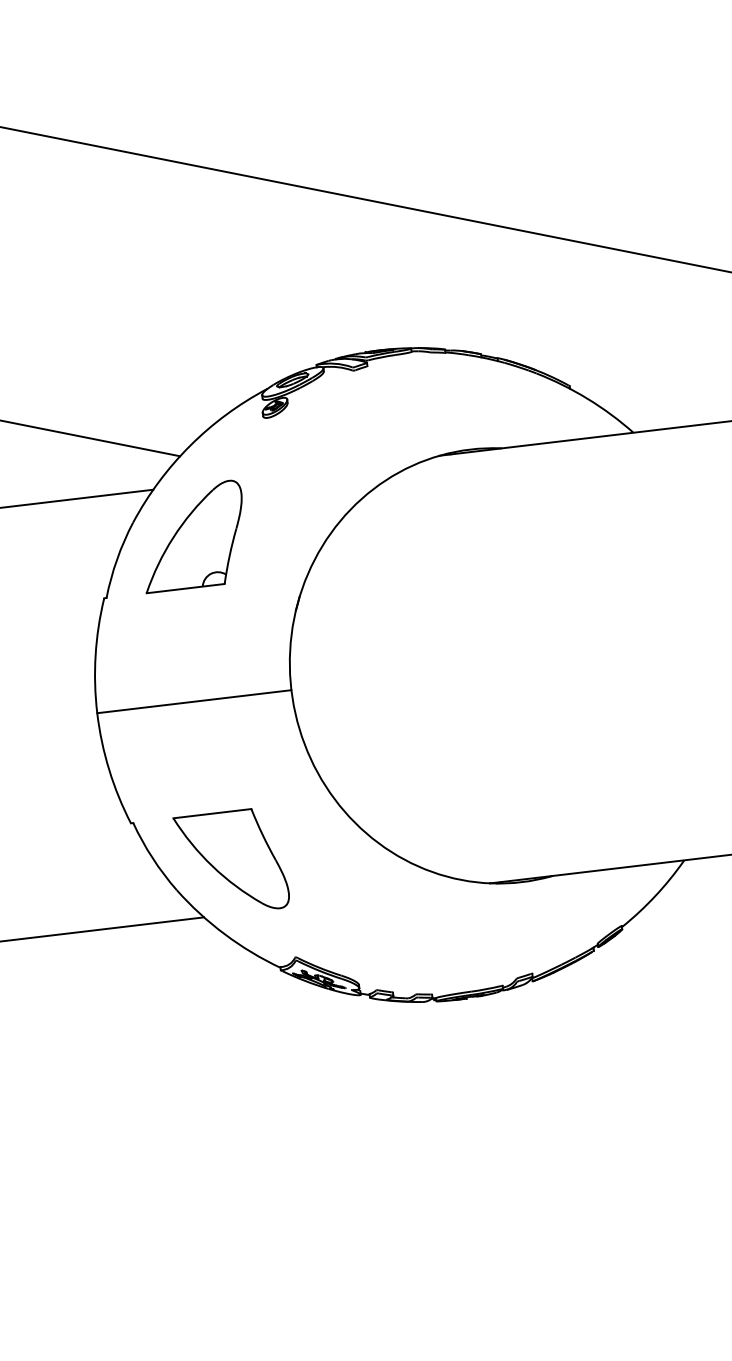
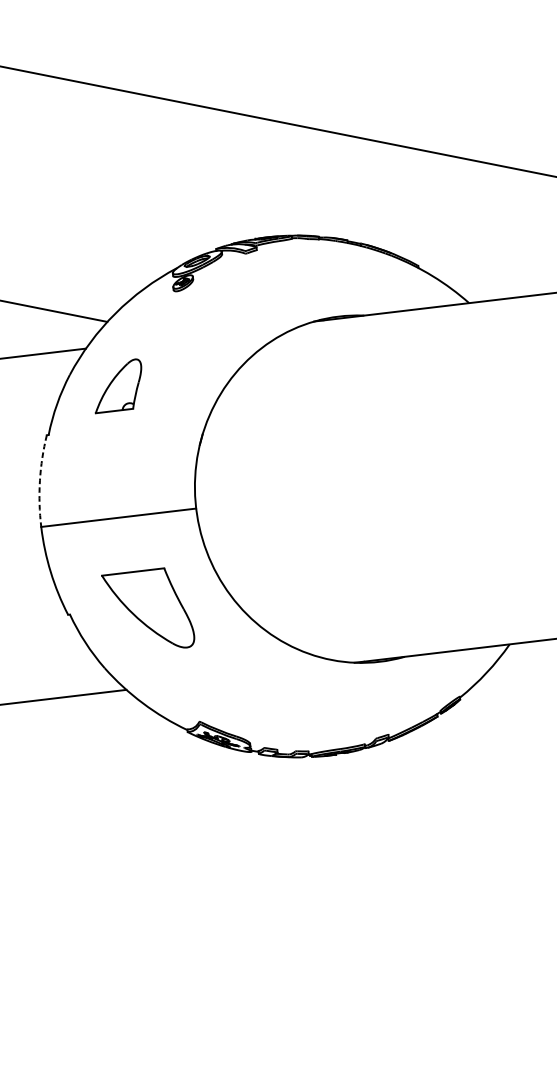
part: (193, 536) -> (118, 385), size x0.6
arc: (95, 655) -> (39, 480), solid -> dashed
part: (230, 858) -> (147, 607), moved

